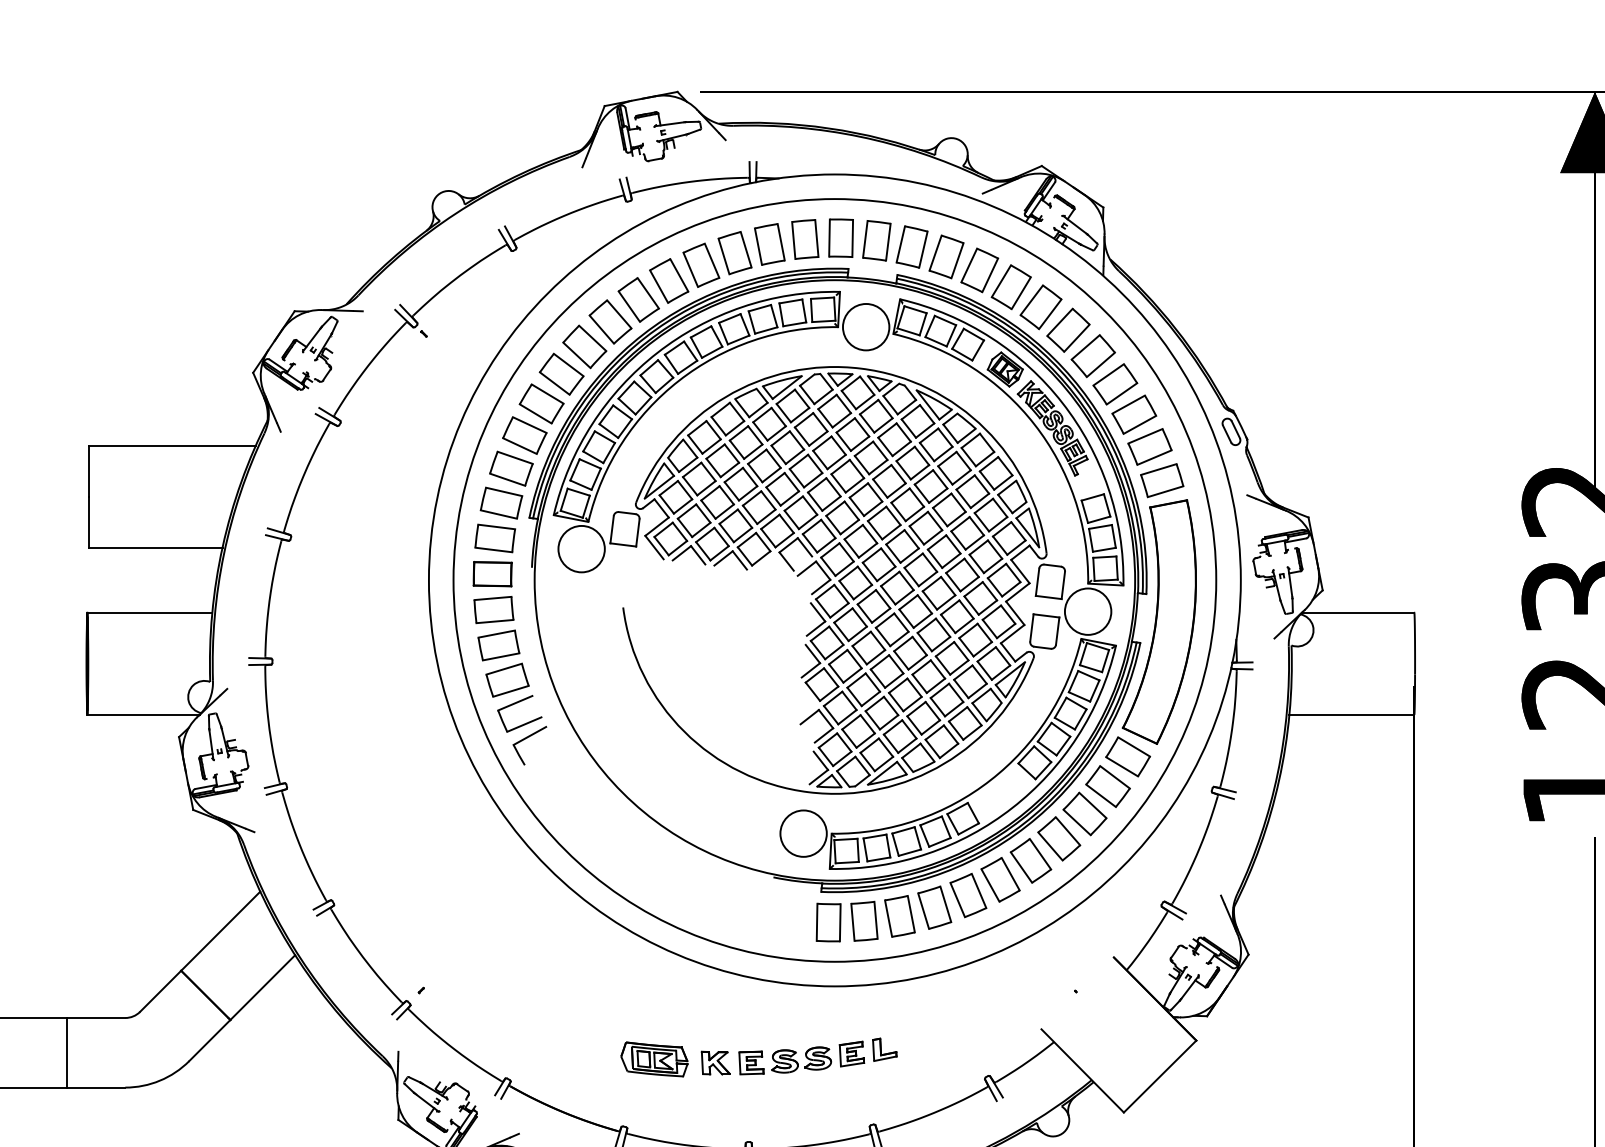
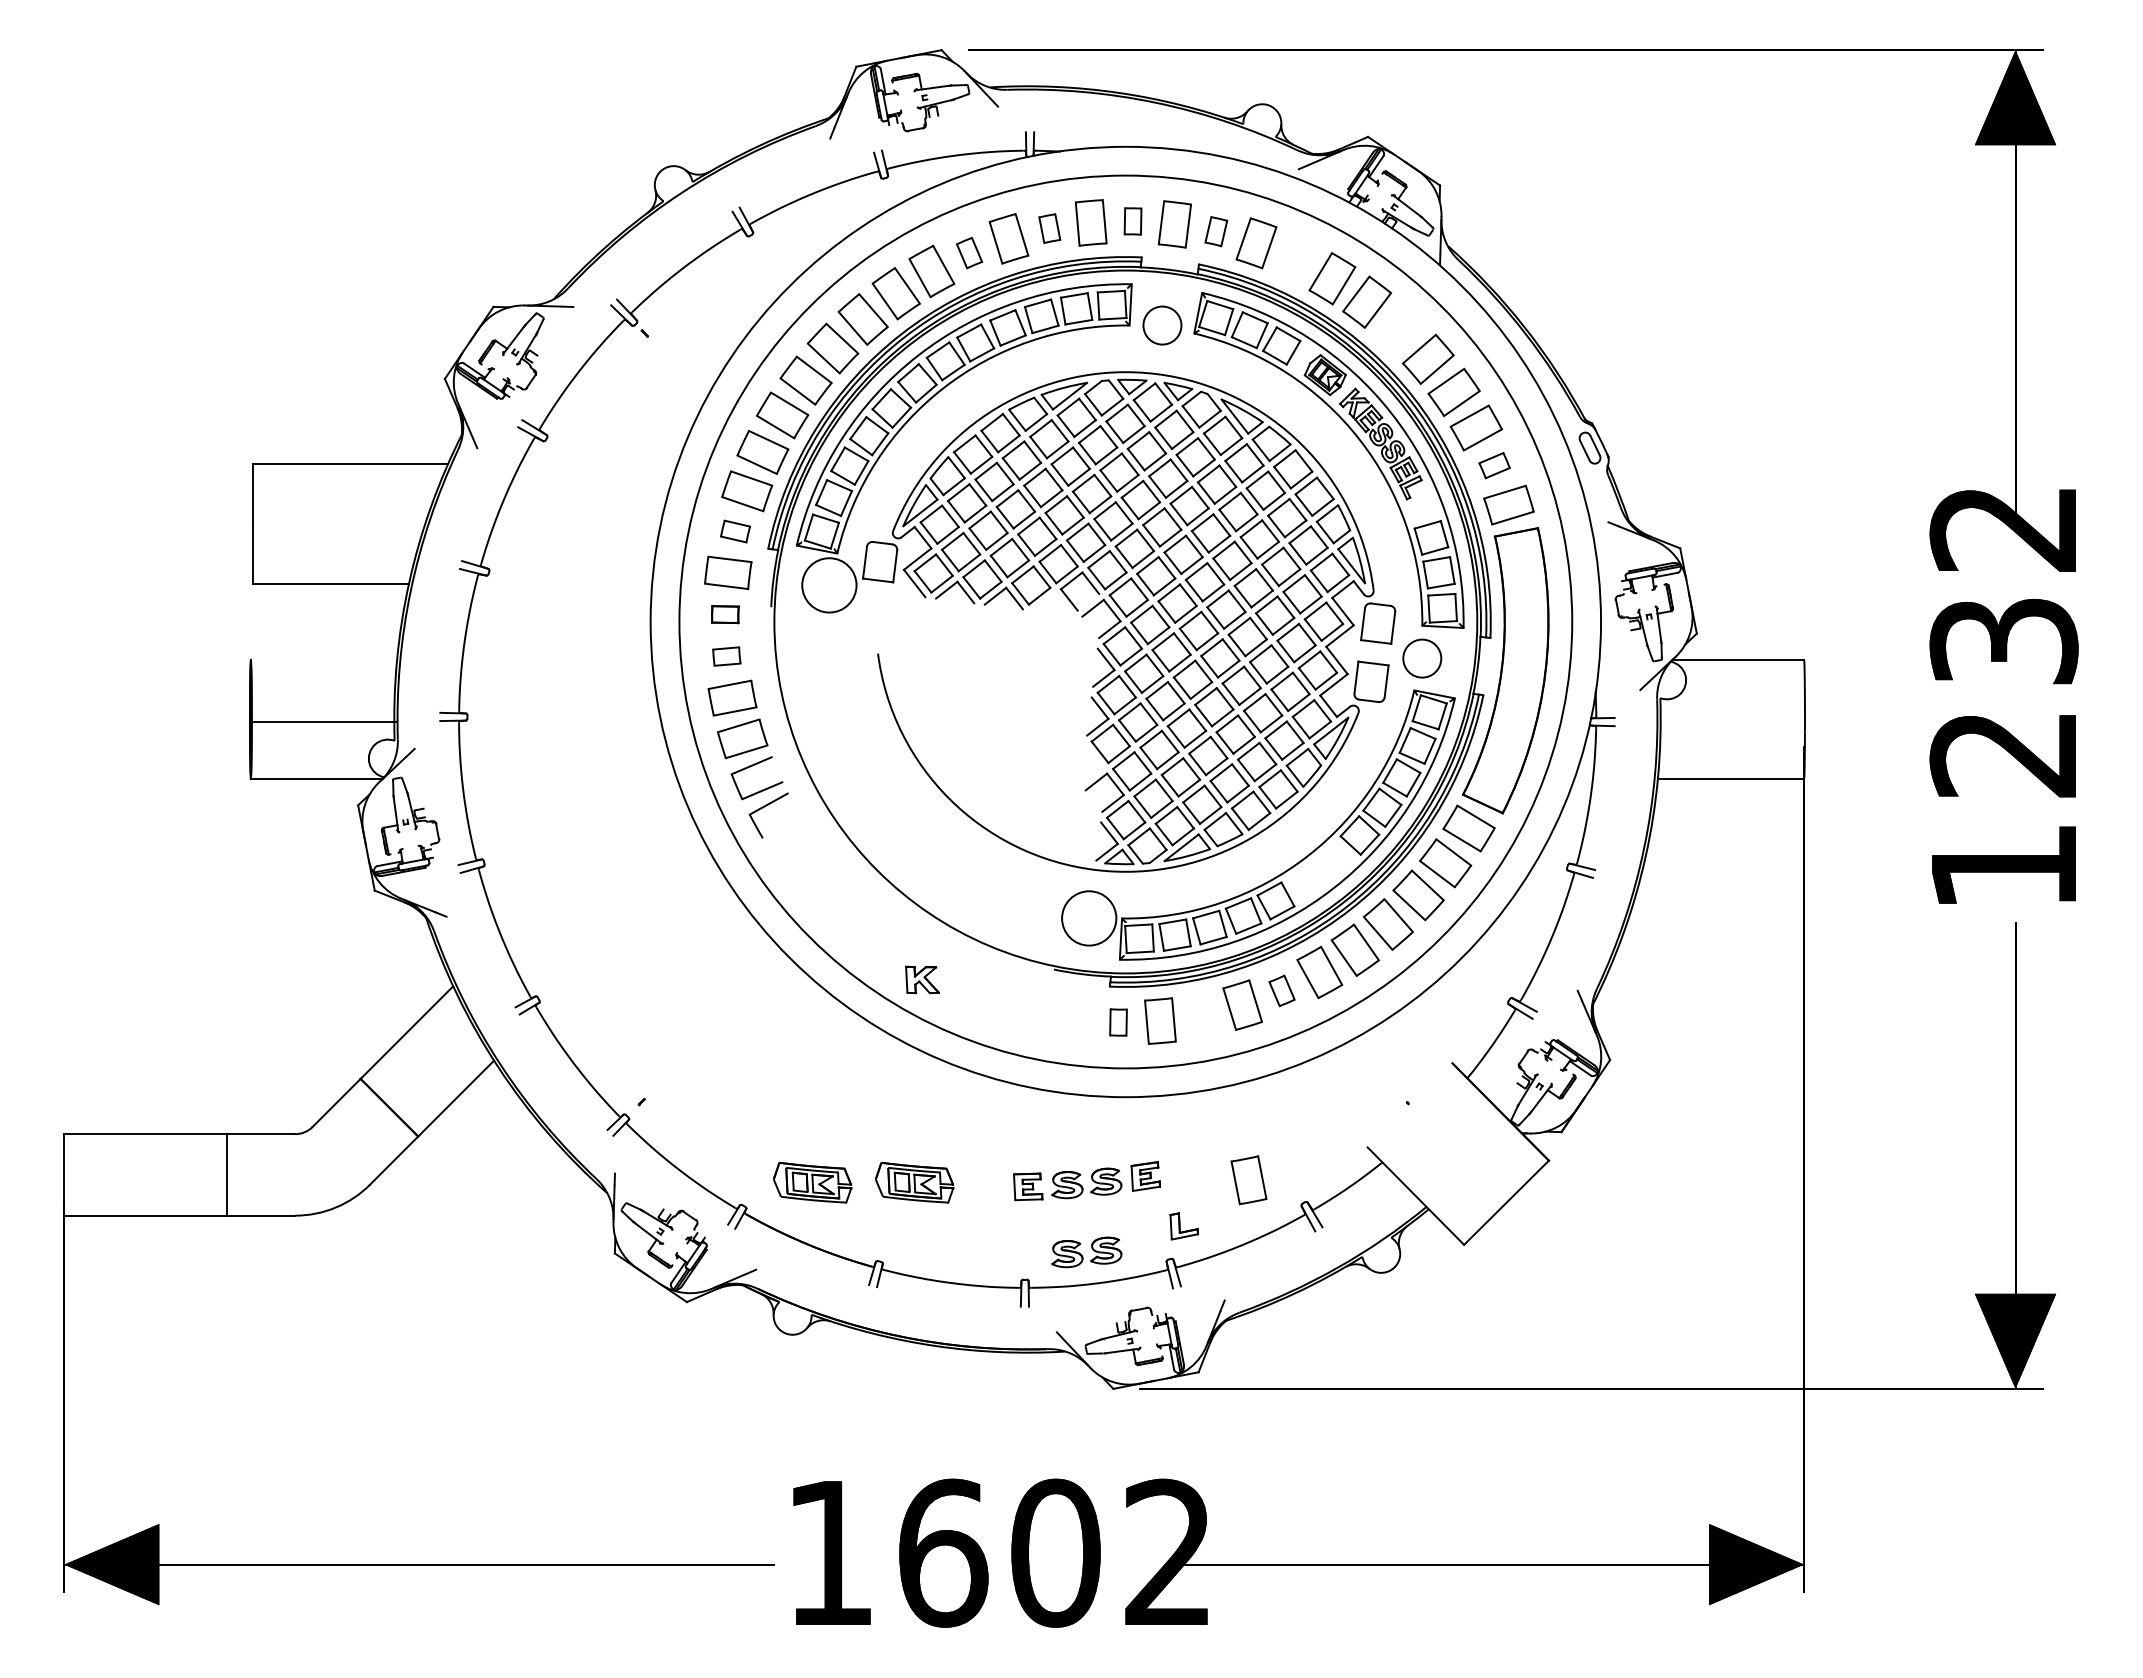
part: (840, 238) -> (1132, 221), size x0.6
part: (769, 244) -> (1049, 228), size x0.6
part: (912, 246) -> (1216, 231), size x0.6
part: (701, 264) -> (969, 252), size x0.6
part: (978, 269) -> (1294, 258), removed
circle: (866, 327) -> (1162, 325), size x0.7
part: (1068, 330) -> (1399, 329), removed
part: (1149, 446) -> (1494, 465), size x0.6
part: (501, 503) -> (735, 531), size x0.6
part: (492, 574) -> (725, 614), size x0.6
part: (493, 609) -> (726, 656), size x0.6
circle: (1088, 611) -> (1422, 658), size x0.7
line: (149, 612) -> (323, 721), moved
part: (967, 895) -> (1281, 990), size x0.6
part: (899, 916) -> (1248, 1180), moved
part: (828, 922) -> (1118, 1022), size x0.6
part: (884, 1049) -> (1183, 1226), moved
part: (567, 1059) -> (812, 1182), added
part: (715, 1062) -> (922, 979), moved
part: (801, 1119) -> (1086, 1252), added

